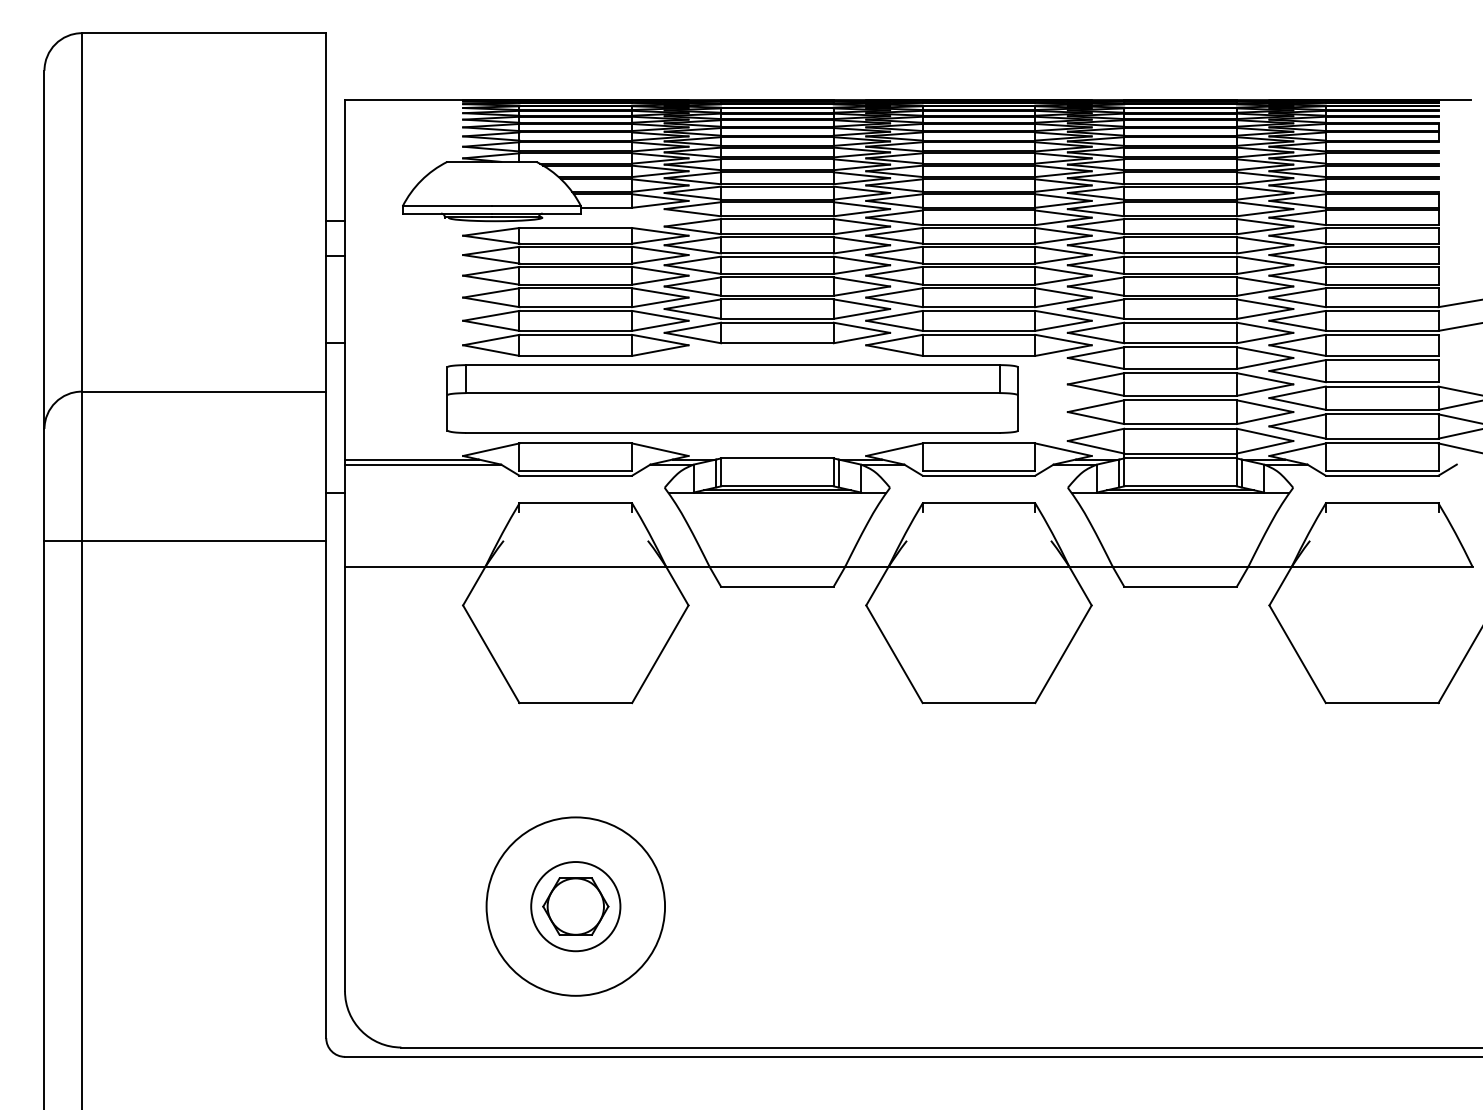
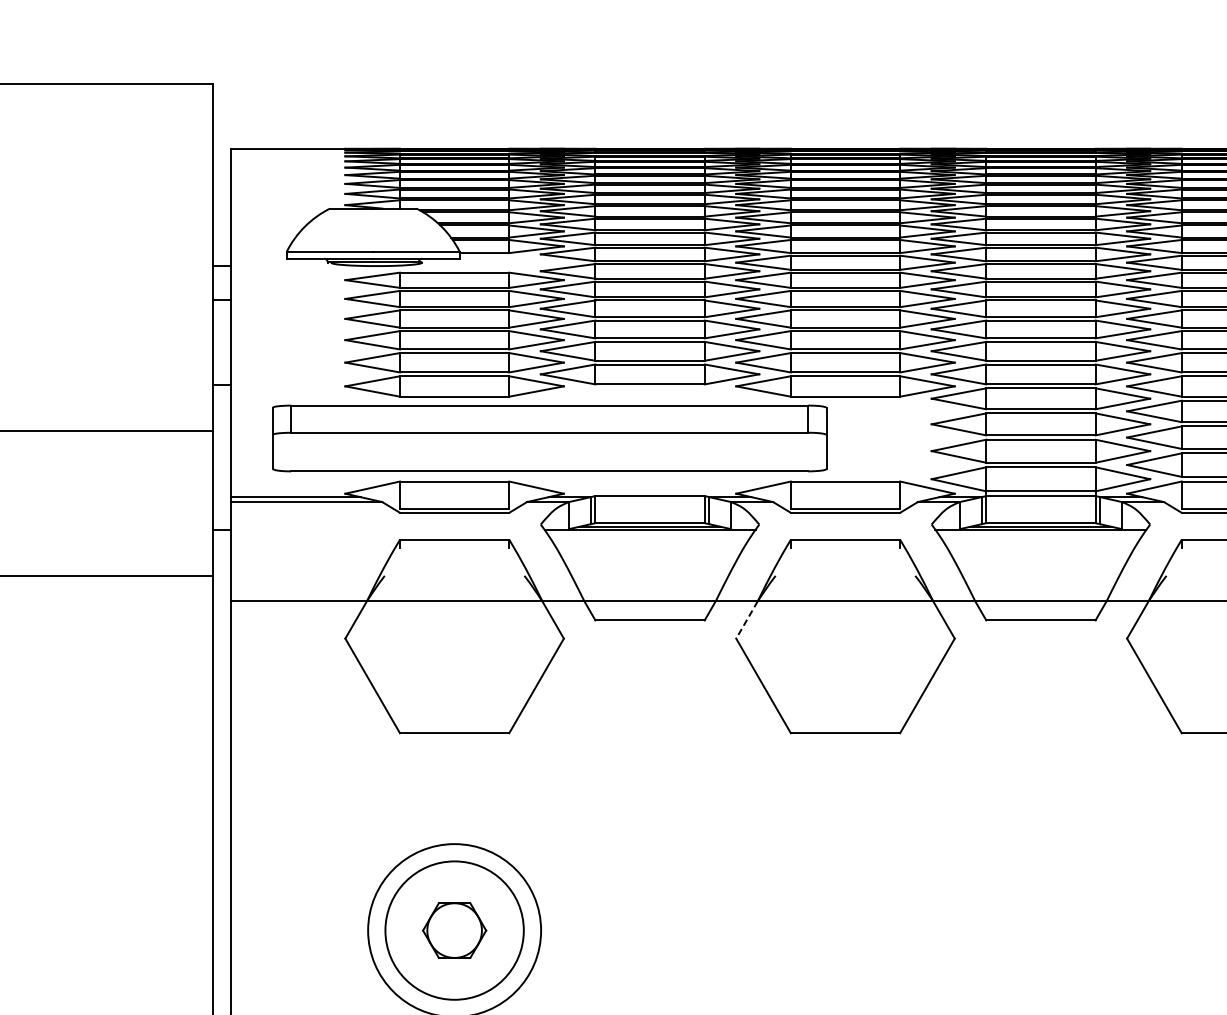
part: (732, 398) -> (549, 437), moved
line: (877, 586) -> (747, 620), solid -> dashed
circle: (575, 906) -> (454, 930), size x1.6

